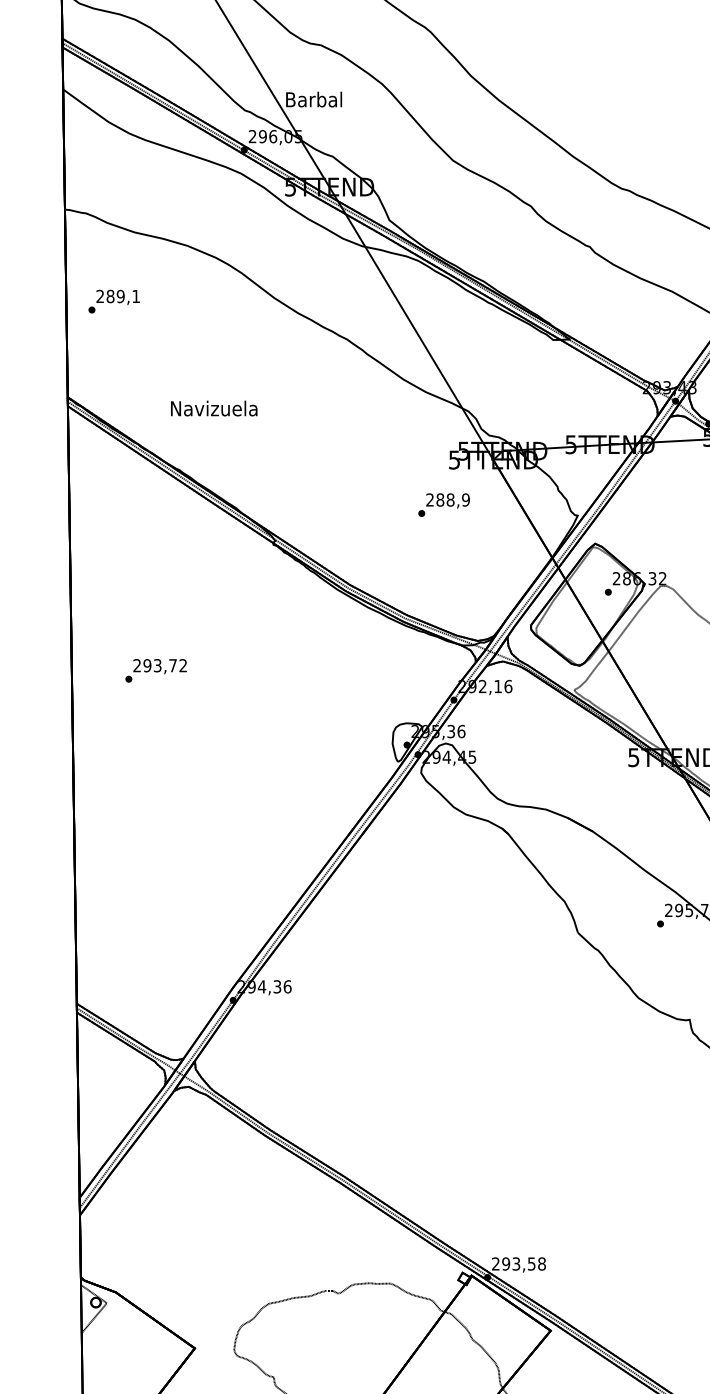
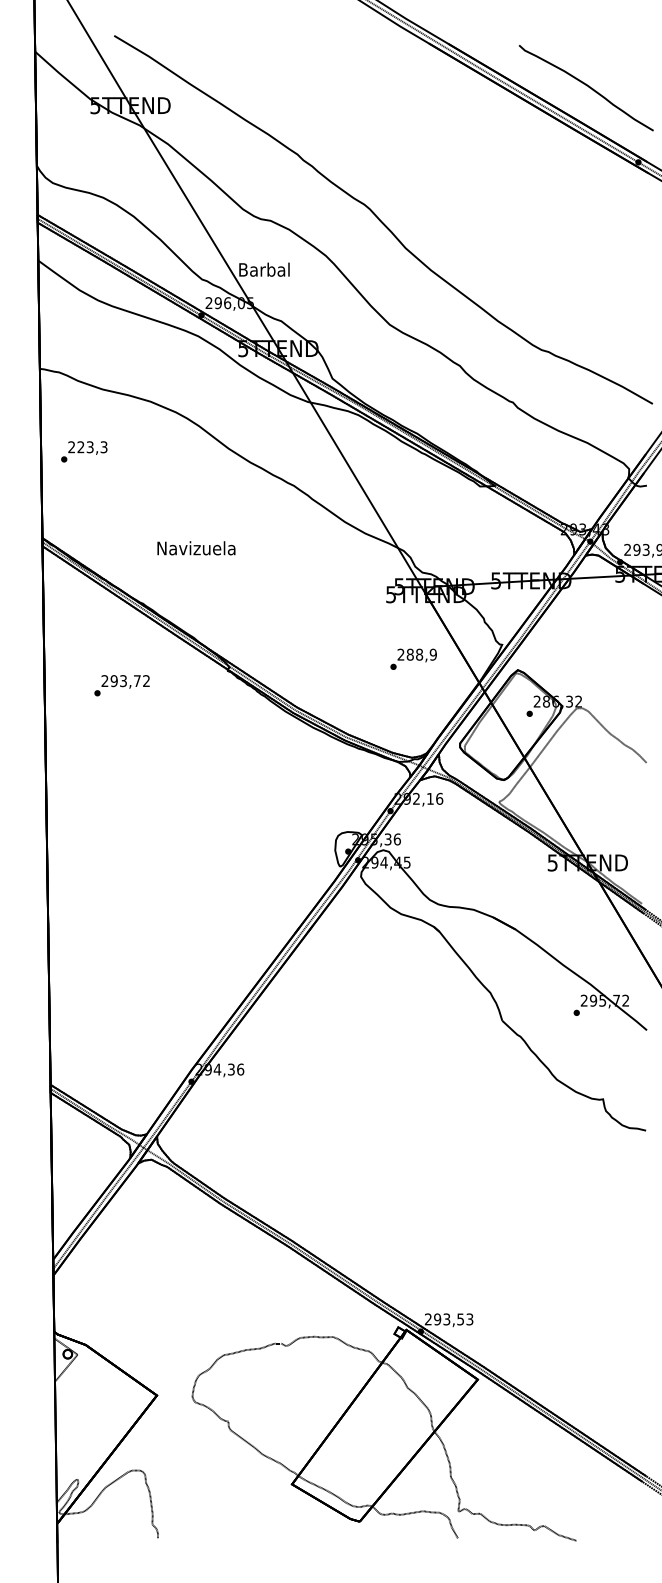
text: (123, 296) -> (92, 447), 289,1 -> 223,3
text: (214, 408) -> (196, 548), moved
text: (443, 504) -> (413, 658), moved
text: (155, 670) -> (121, 685), moved
text: (541, 1264) -> (469, 1319), 293,58 -> 293,53

